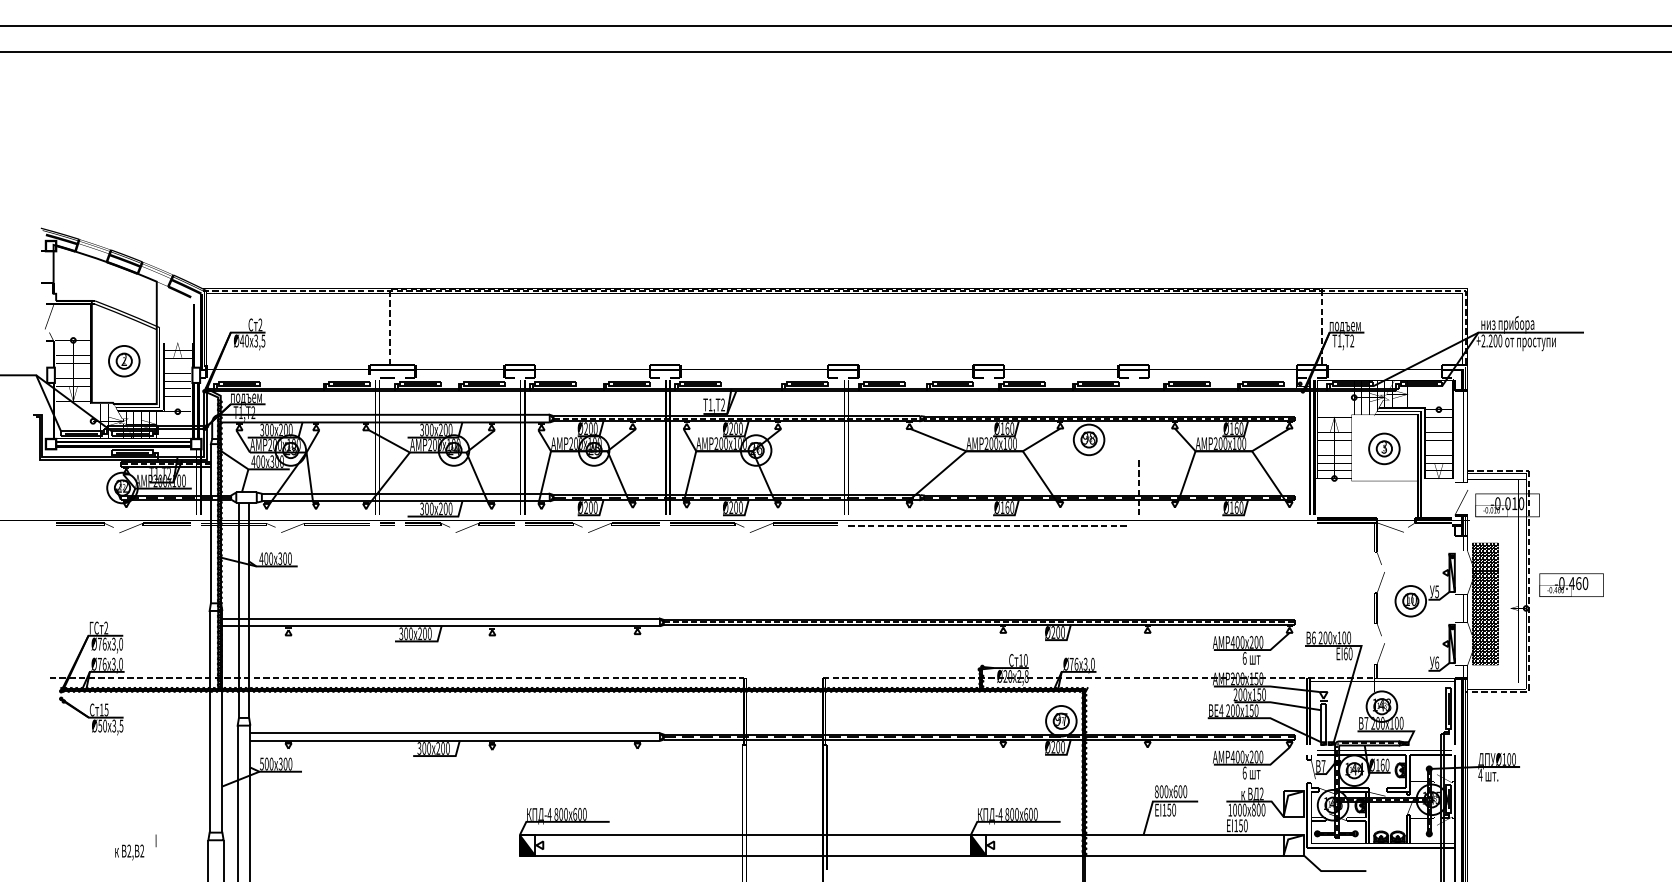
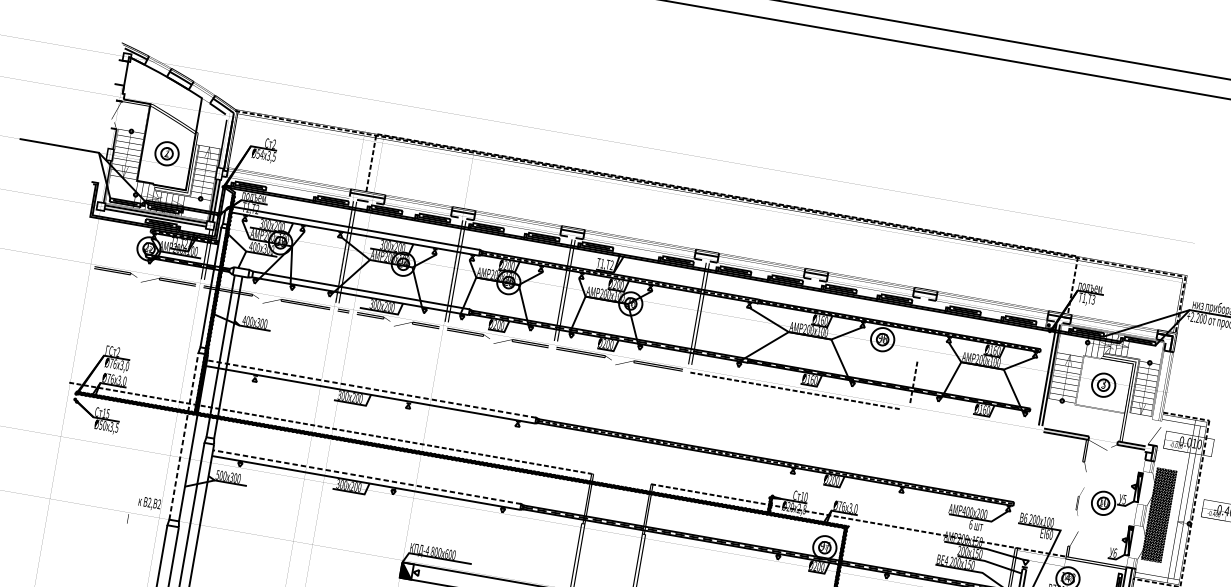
text: (244, 340) -> (260, 153), Ø40 -> Ø54
text: (1352, 341) -> (1093, 300), 2 -> 3
part: (1379, 604) -> (1079, 501), size x0.6
line: (441, 618) -> (371, 389), solid -> dashed
line: (209, 721) -> (183, 436), solid -> dashed
line: (455, 733) -> (367, 477), solid -> dashed
text: (129, 852) -> (149, 503), moved

